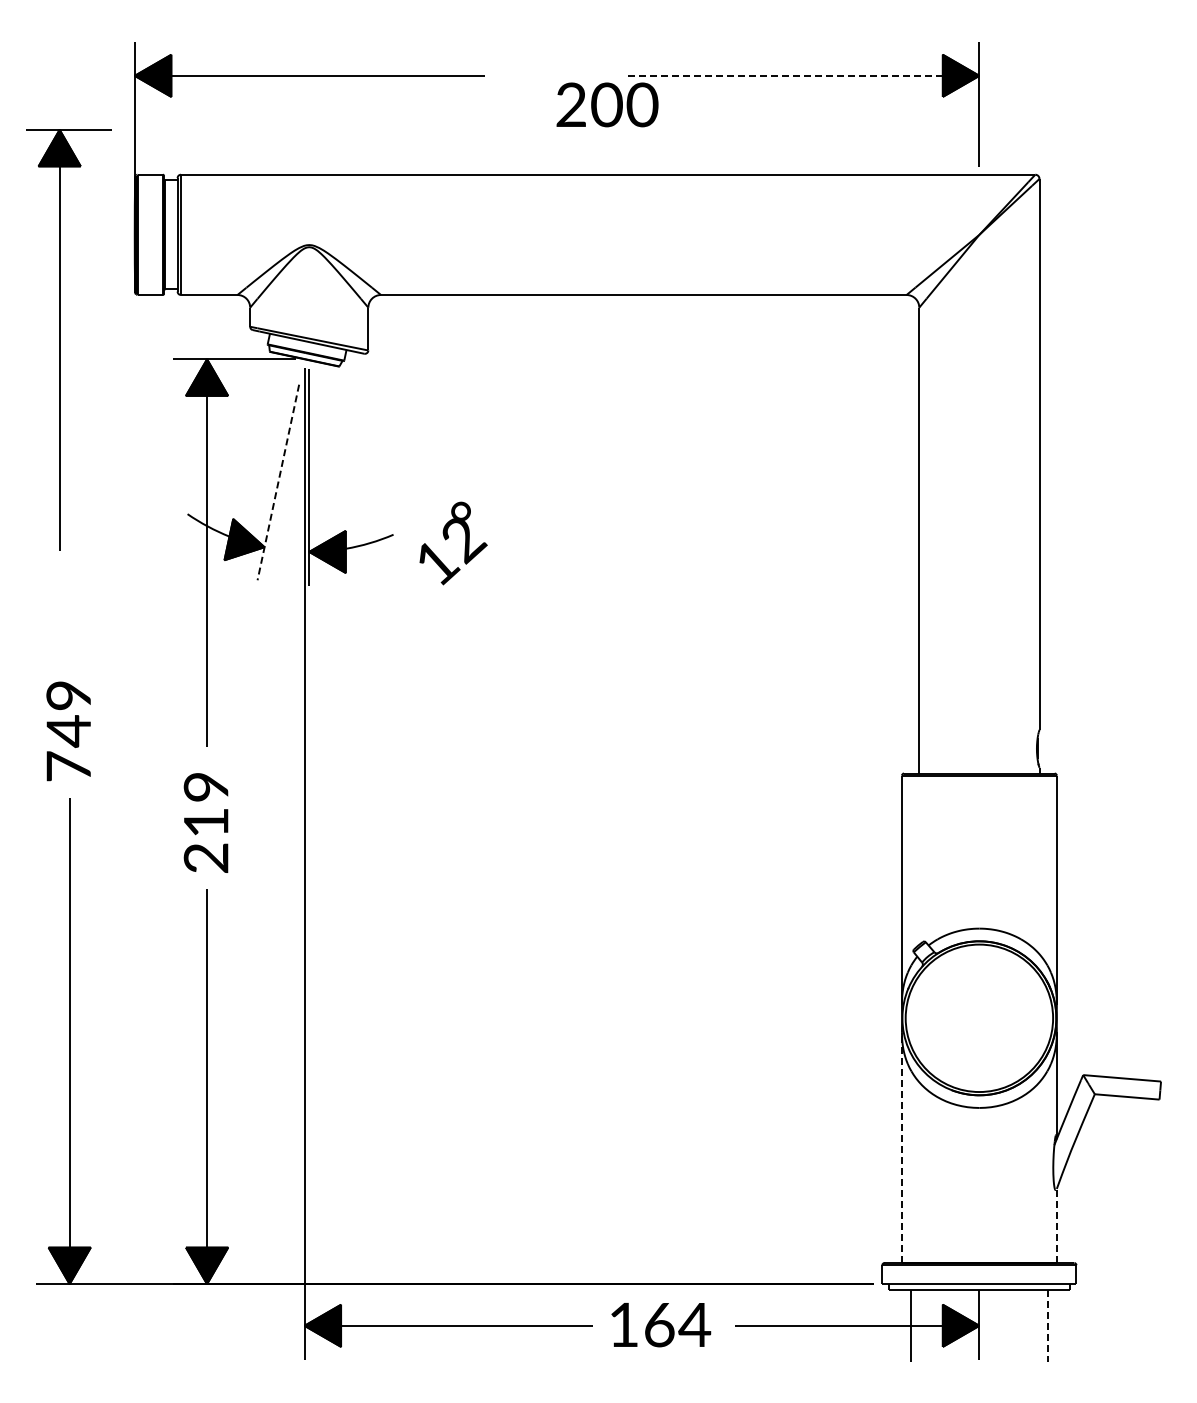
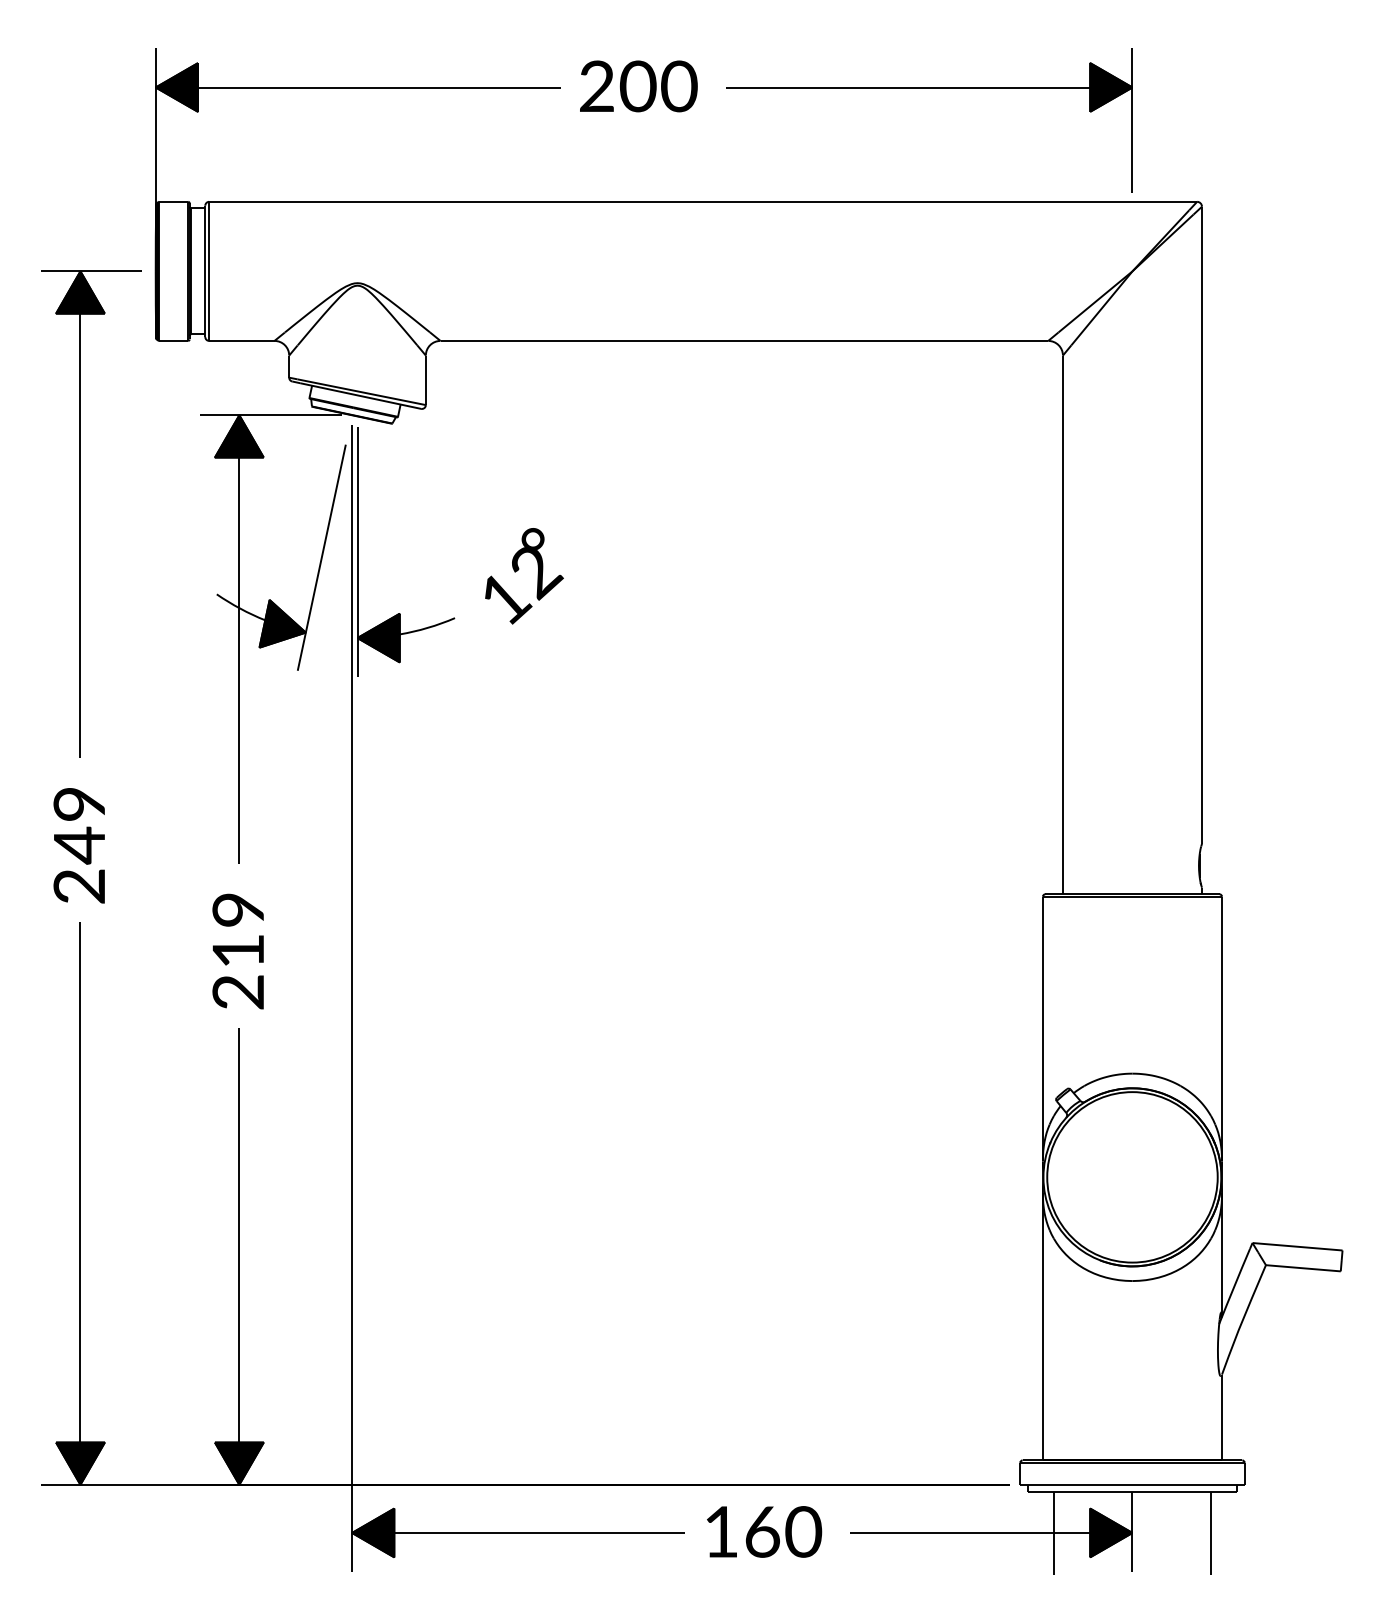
line: (785, 75) -> (908, 87), dashed -> solid
text: (607, 104) -> (638, 85), moved
part: (60, 339) -> (81, 513), moved
line: (278, 482) -> (321, 557), dashed -> solid
text: (453, 543) -> (524, 576), moved
text: (68, 766) -> (79, 886), 749 -> 249
line: (901, 1147) -> (1042, 1326), dashed -> solid
line: (1056, 1225) -> (1221, 1416), dashed -> solid
text: (694, 1324) -> (803, 1531), 164 -> 160
line: (1047, 1326) -> (1211, 1533), dashed -> solid

